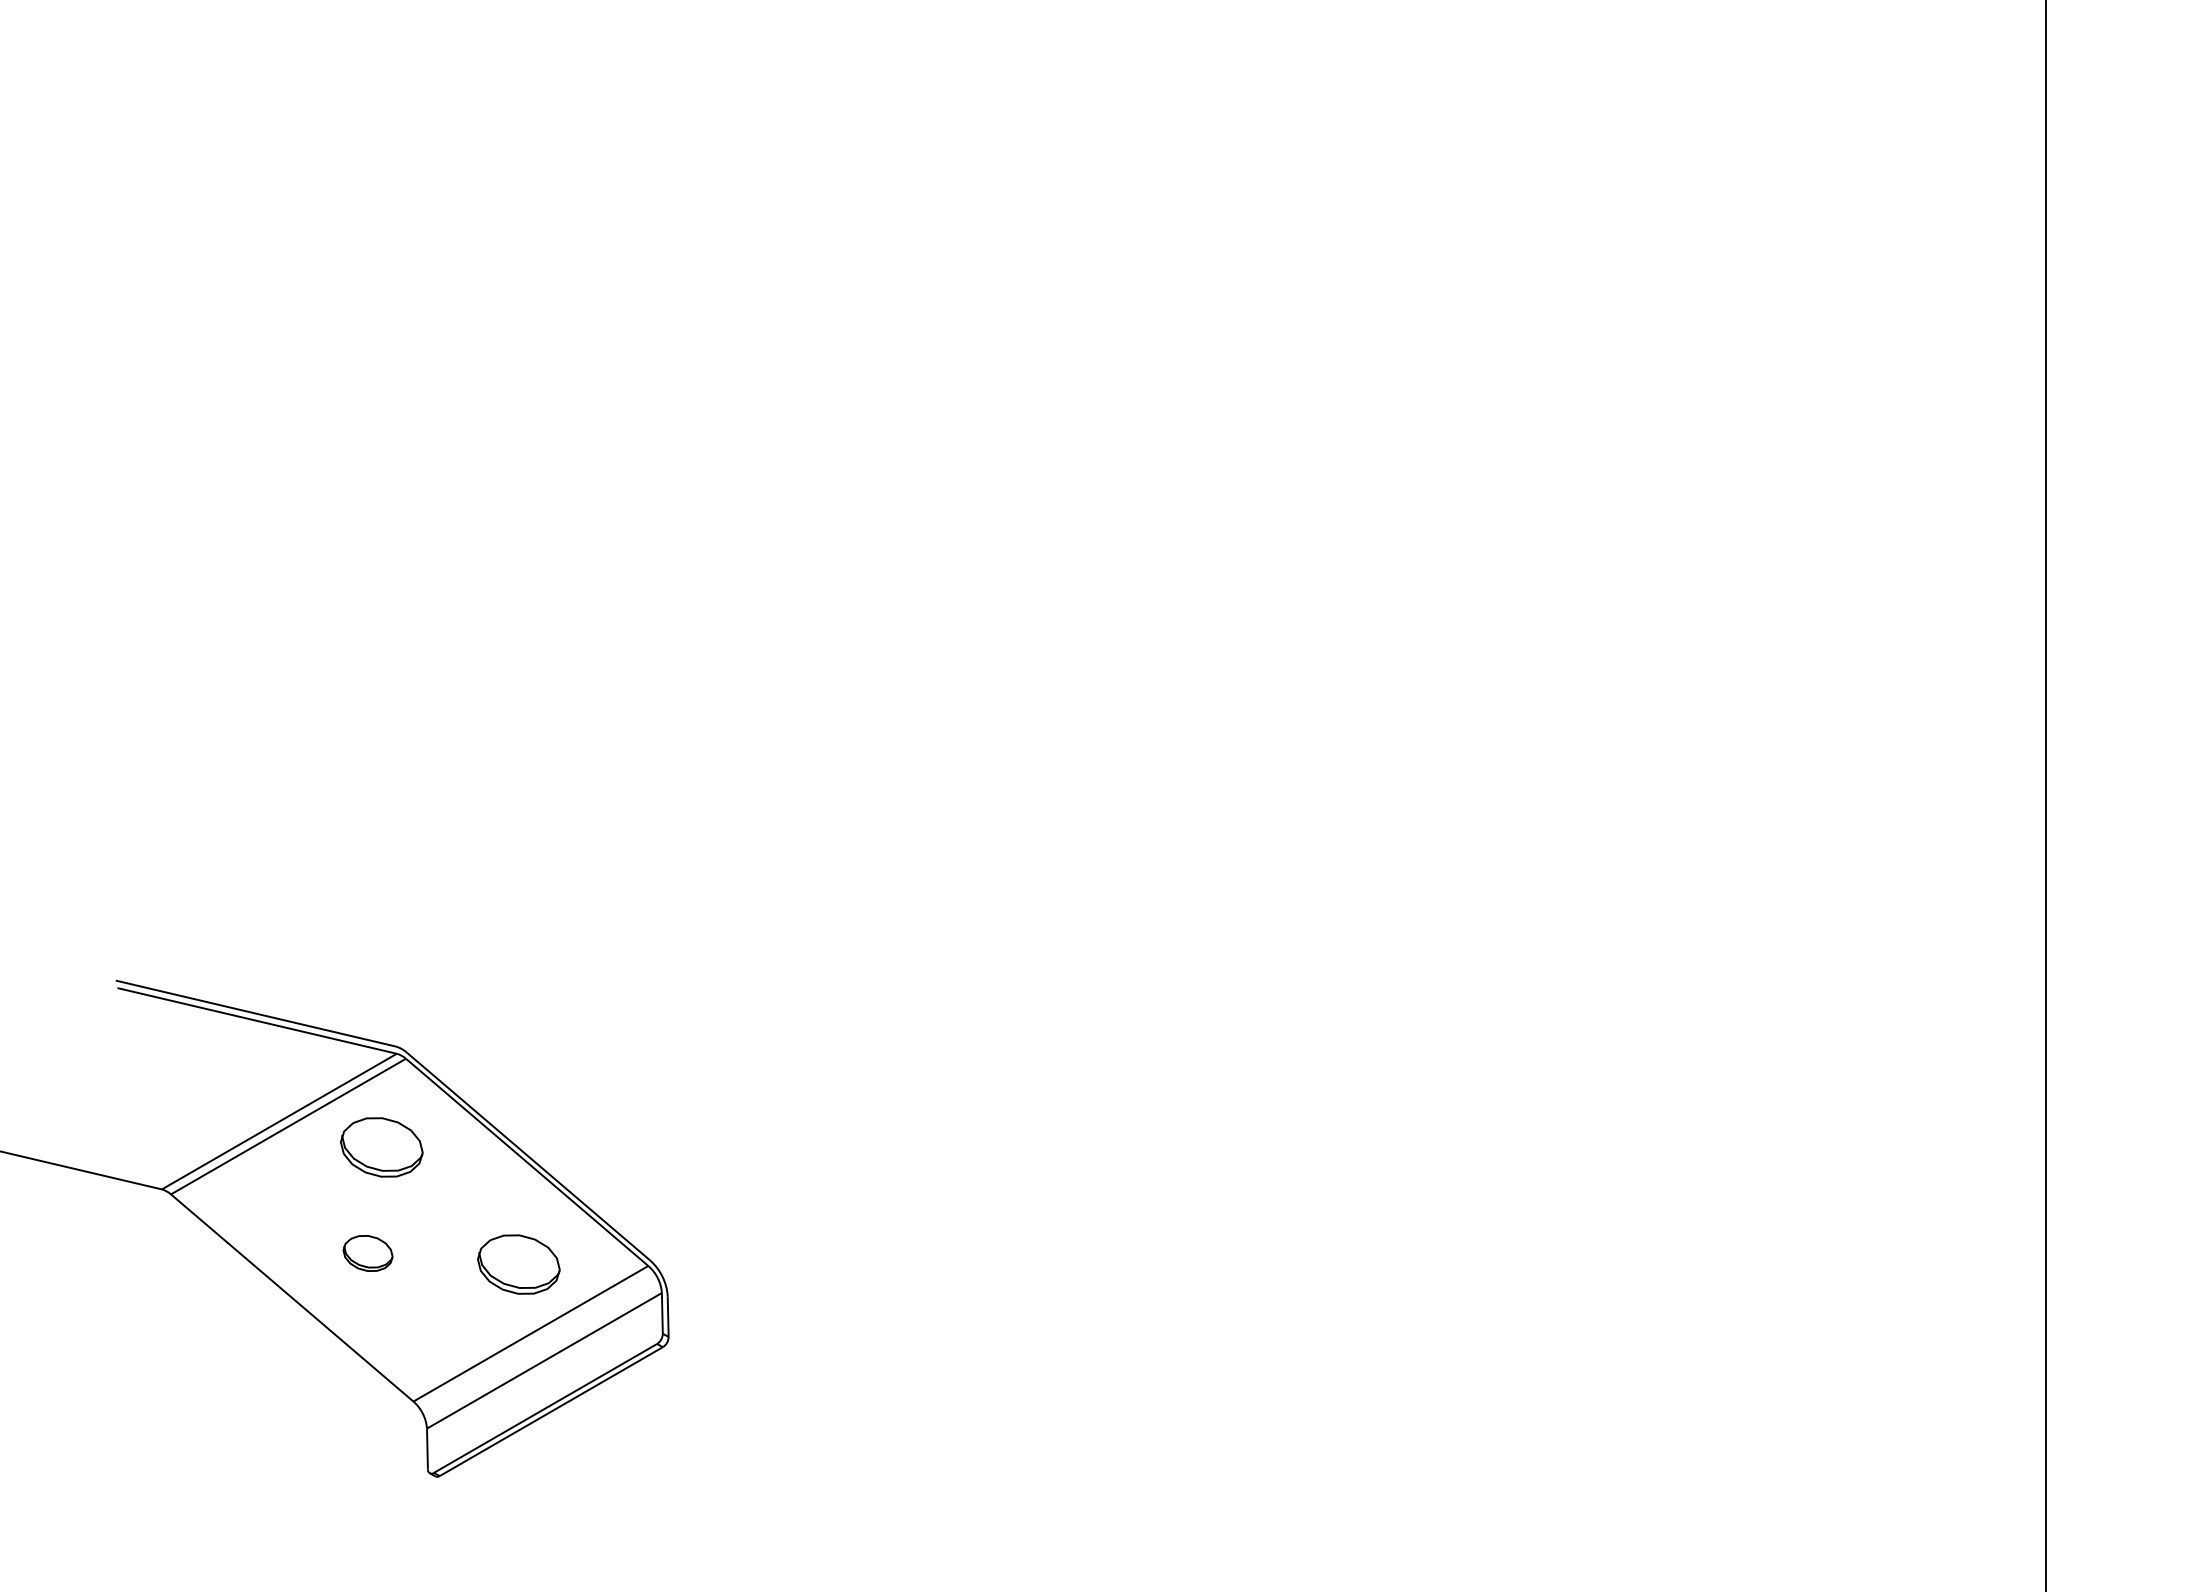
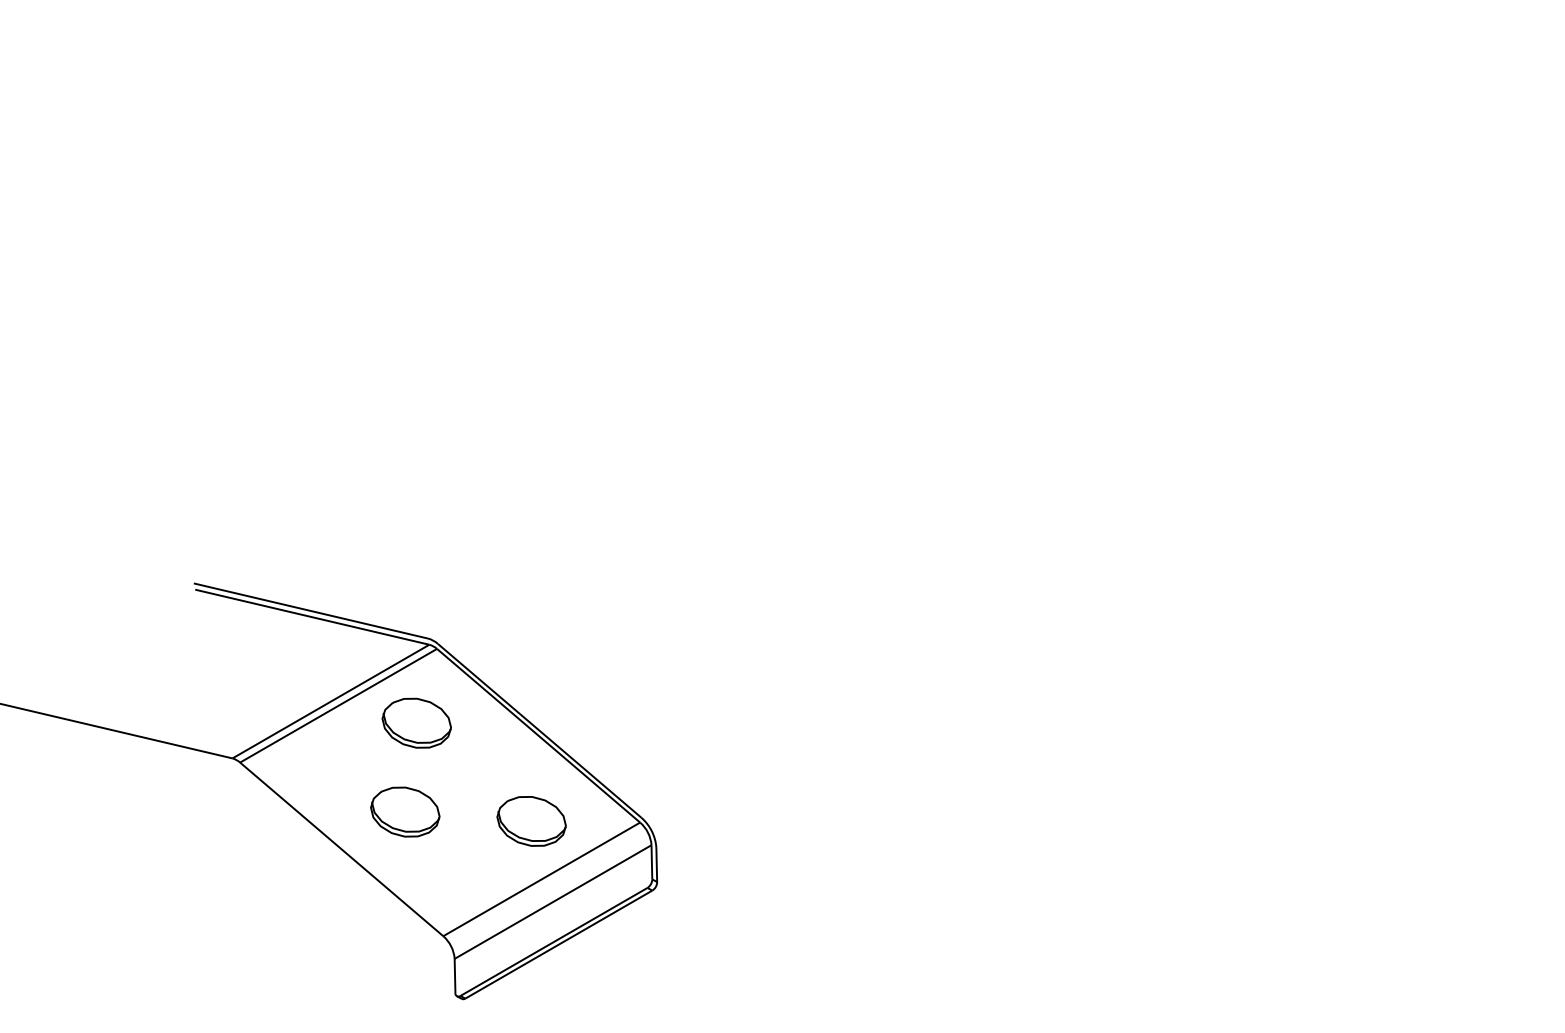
part: (367, 1253) -> (404, 812), size x1.67

